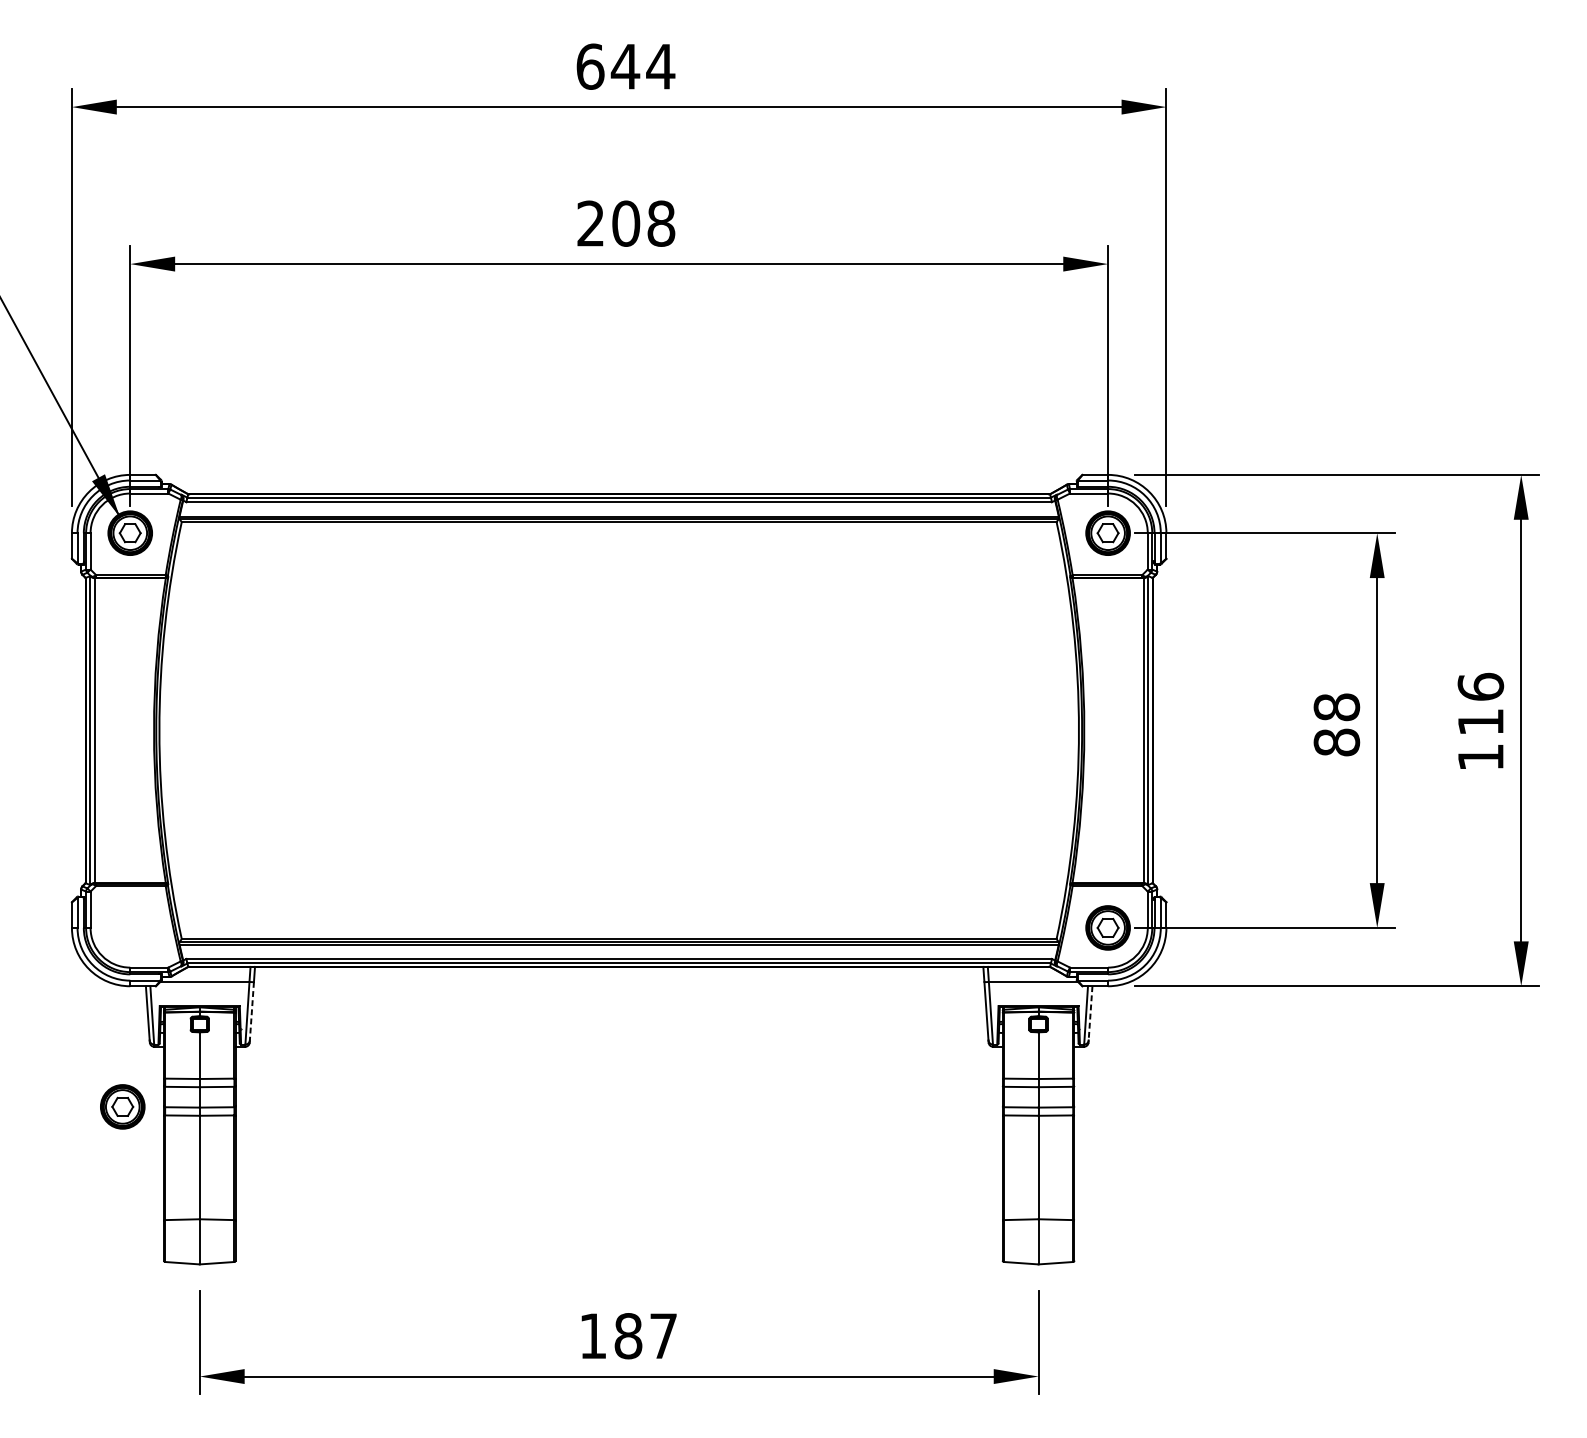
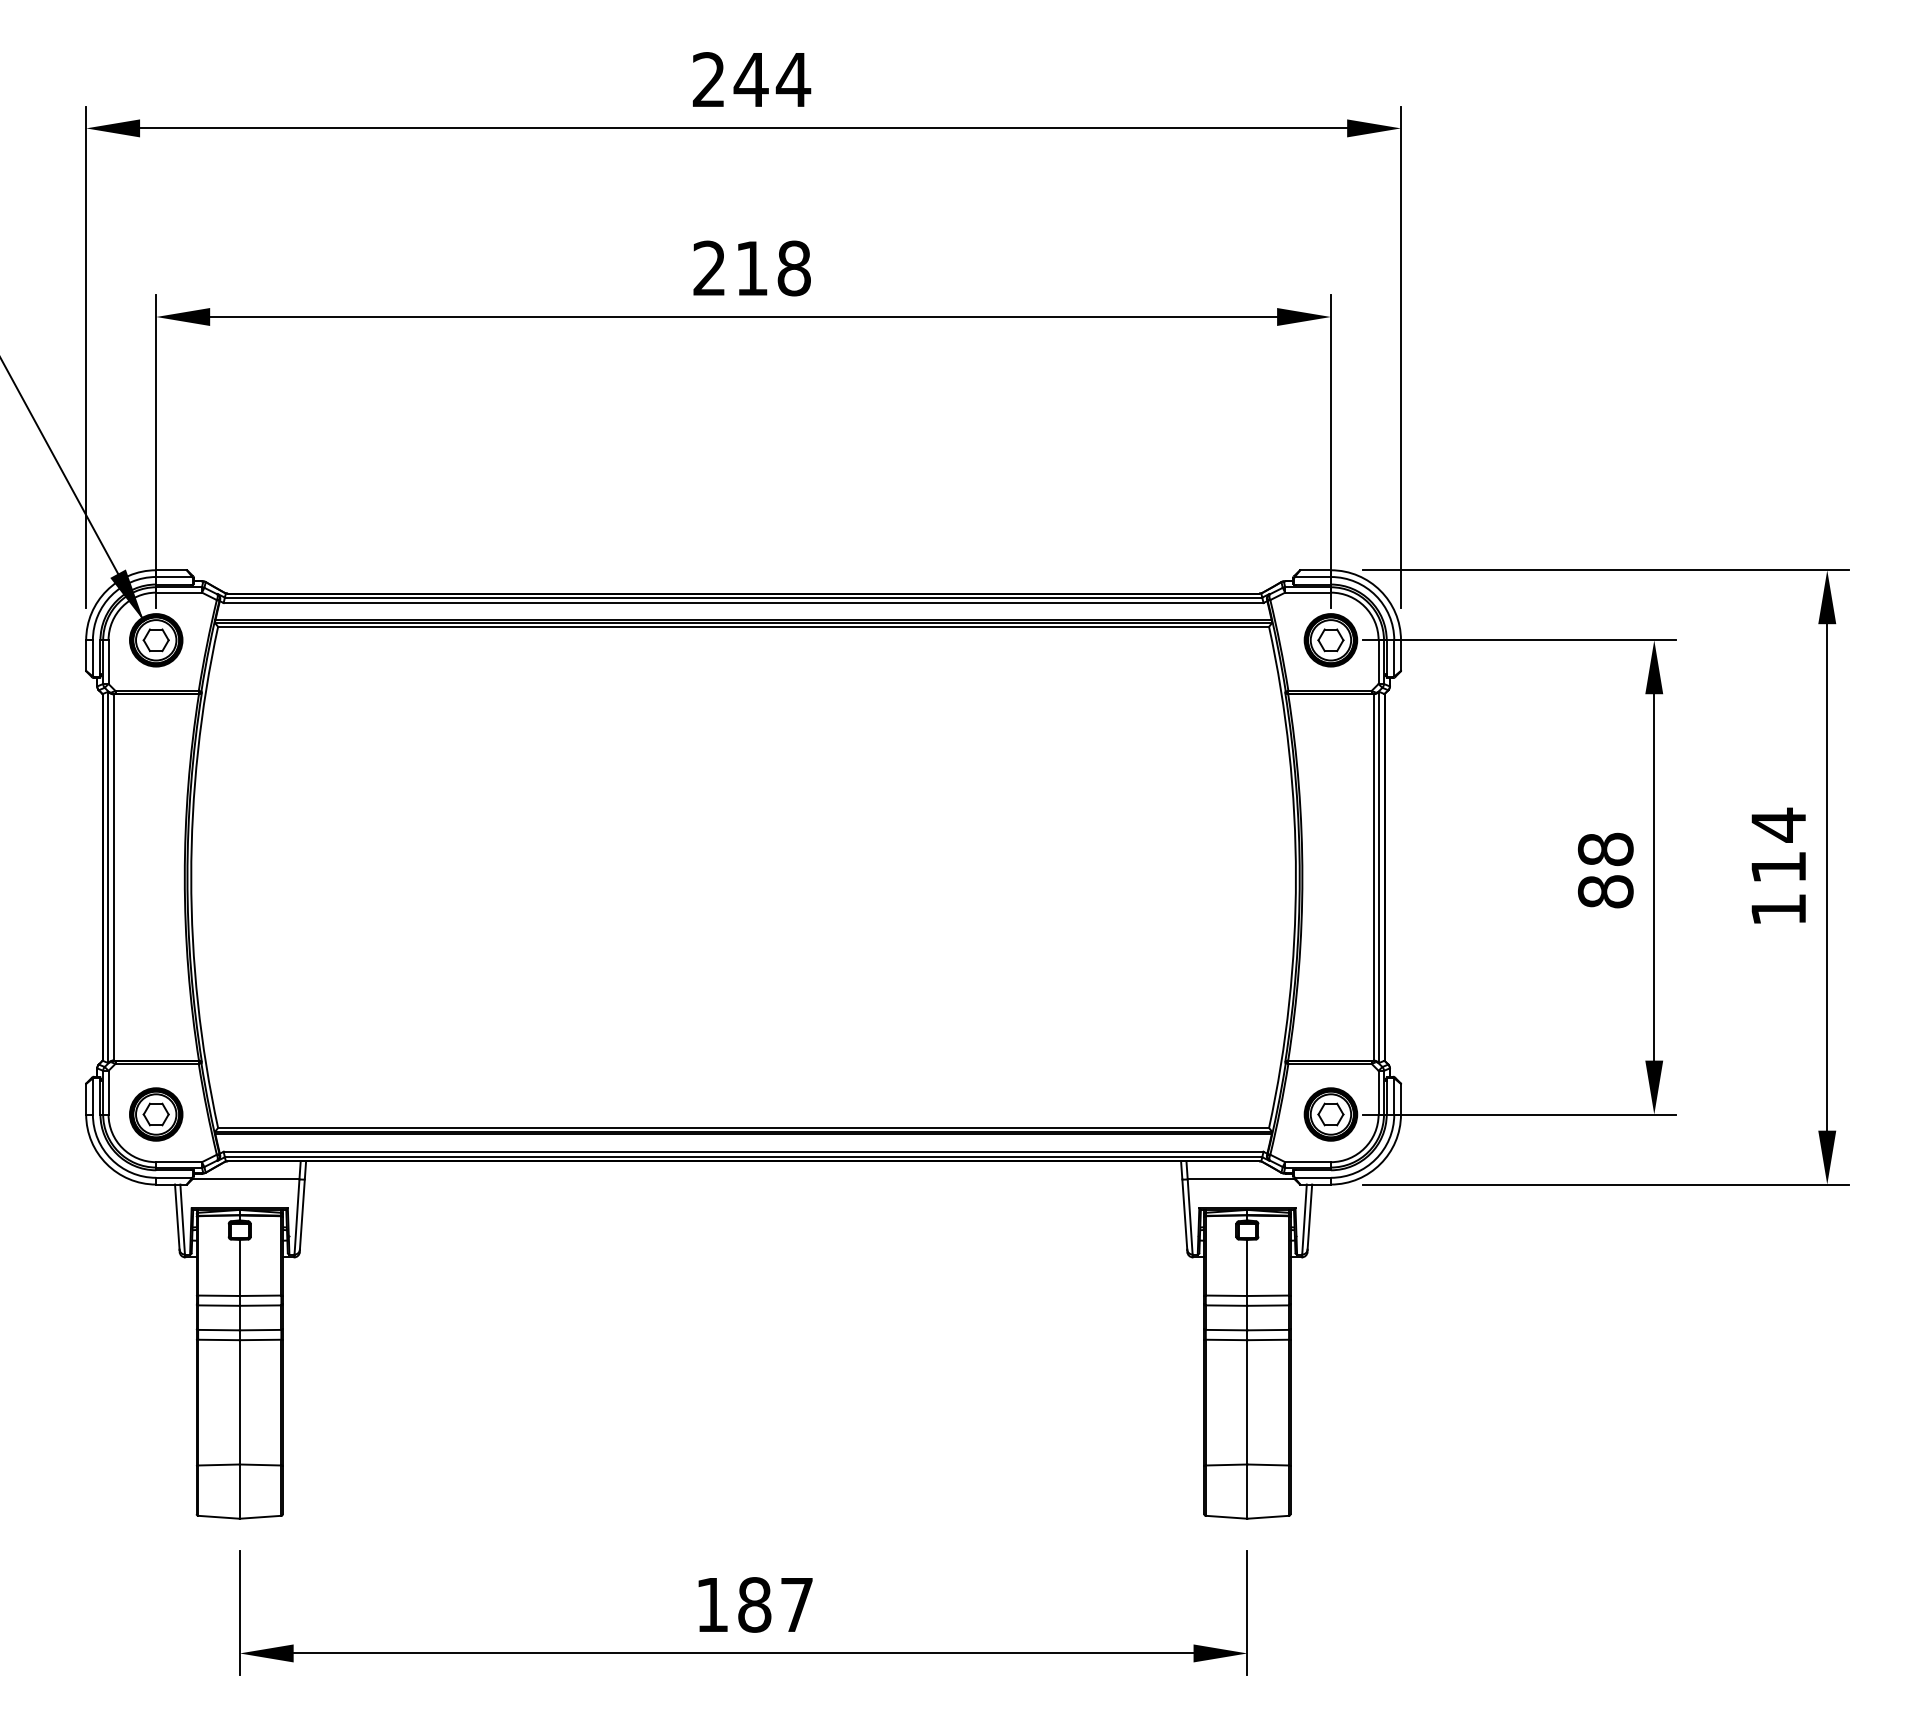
text: (590, 66) -> (709, 79), 644 -> 244
text: (625, 223) -> (751, 268), 208 -> 218
text: (1480, 686) -> (1778, 824), 116 -> 114
line: (252, 1012) -> (302, 1215), dashed -> solid
line: (1090, 1013) -> (1309, 1217), dashed -> solid
part: (123, 1106) -> (156, 1114), moved

